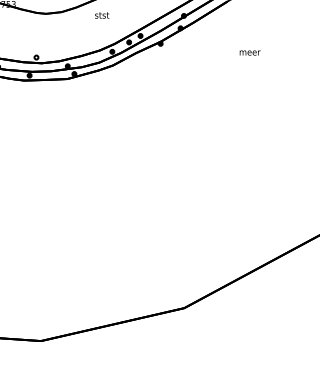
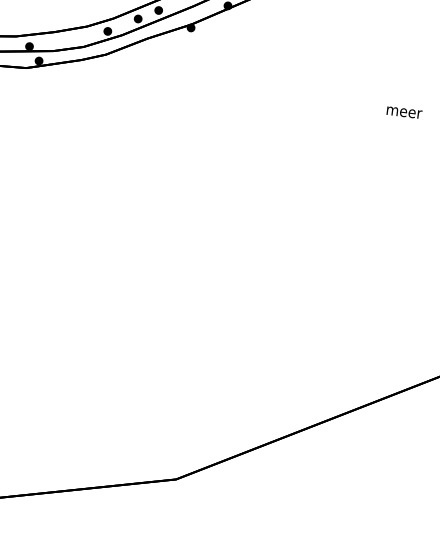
text: (249, 52) -> (403, 111), moved

